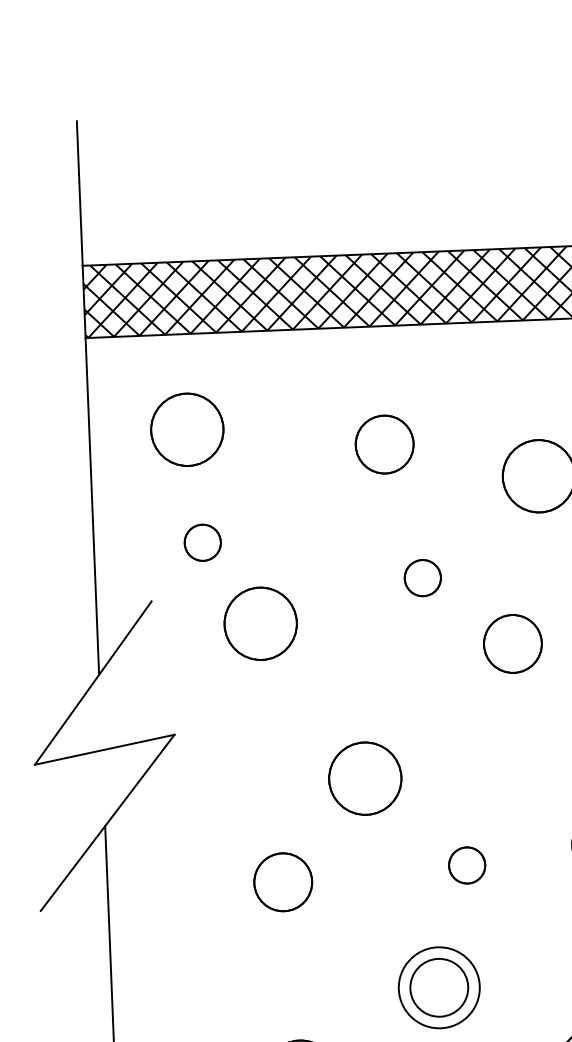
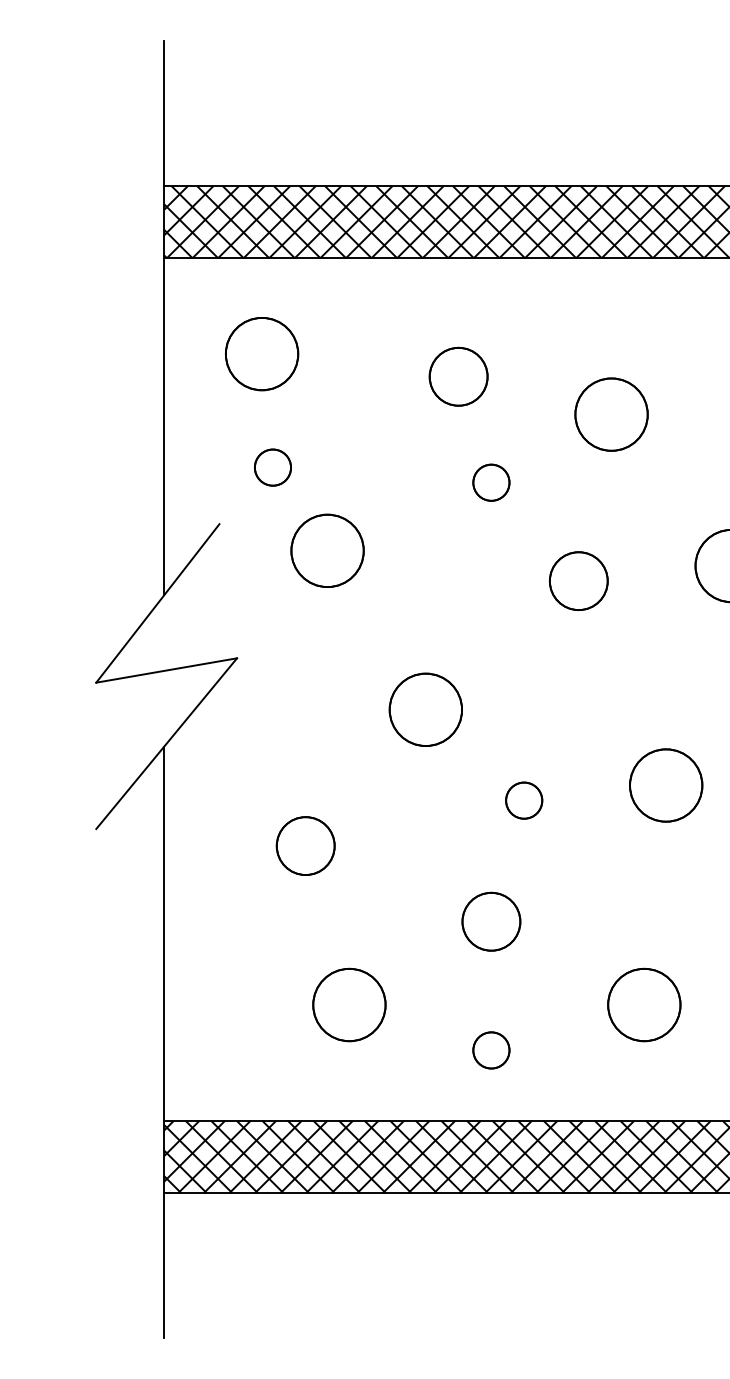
circle: (422, 577) -> (491, 482), moved
part: (282, 881) -> (305, 845), moved
circle: (439, 987) -> (491, 921), size x0.71

